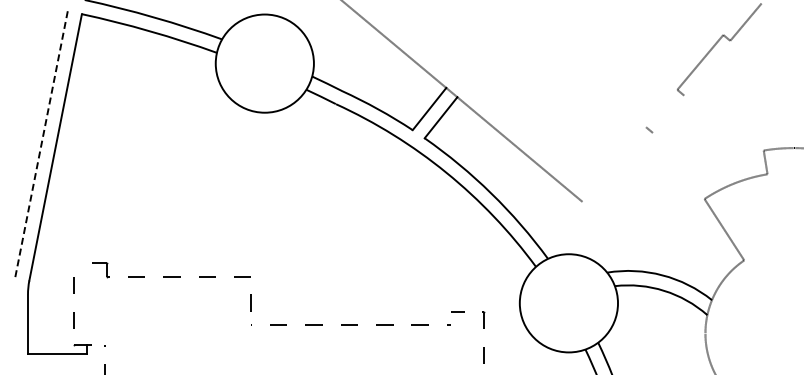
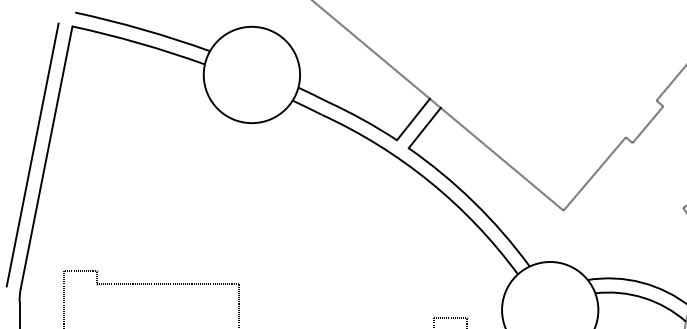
line: (668, 114) -> (647, 124), added
line: (41, 145) -> (32, 155), dashed -> solid
line: (614, 164) -> (594, 173), added

